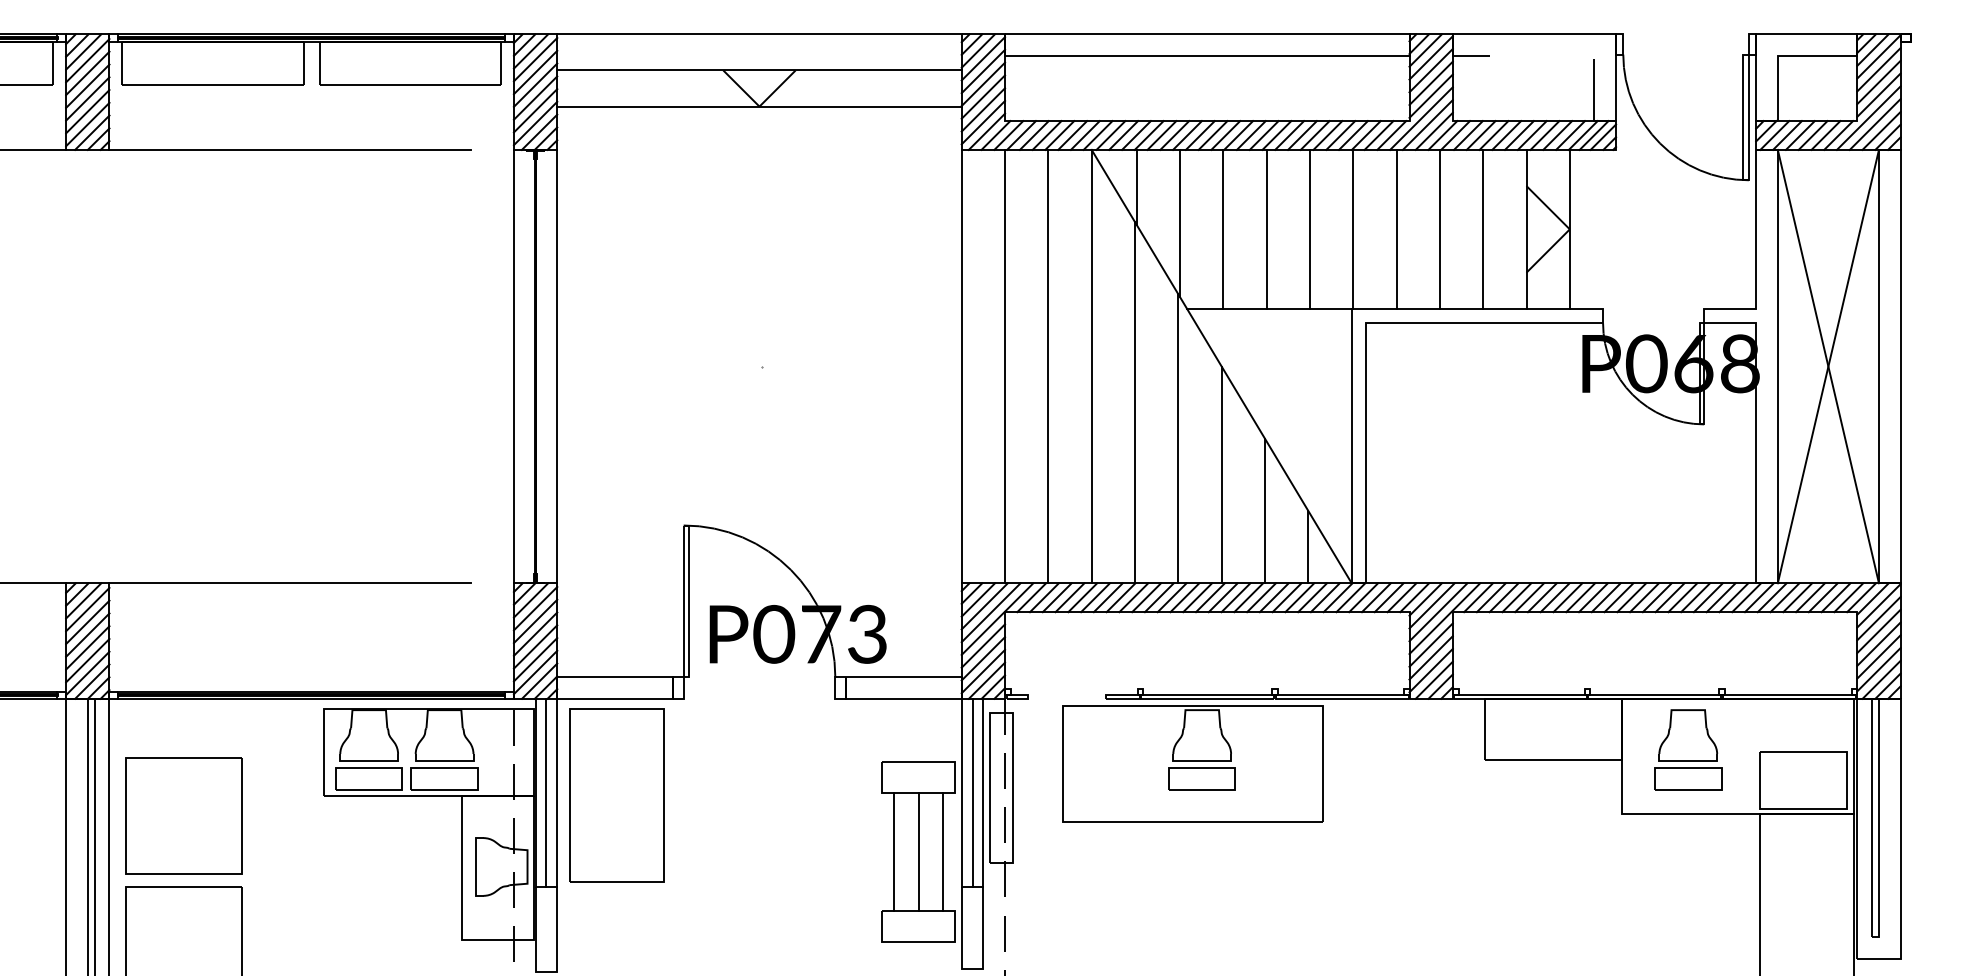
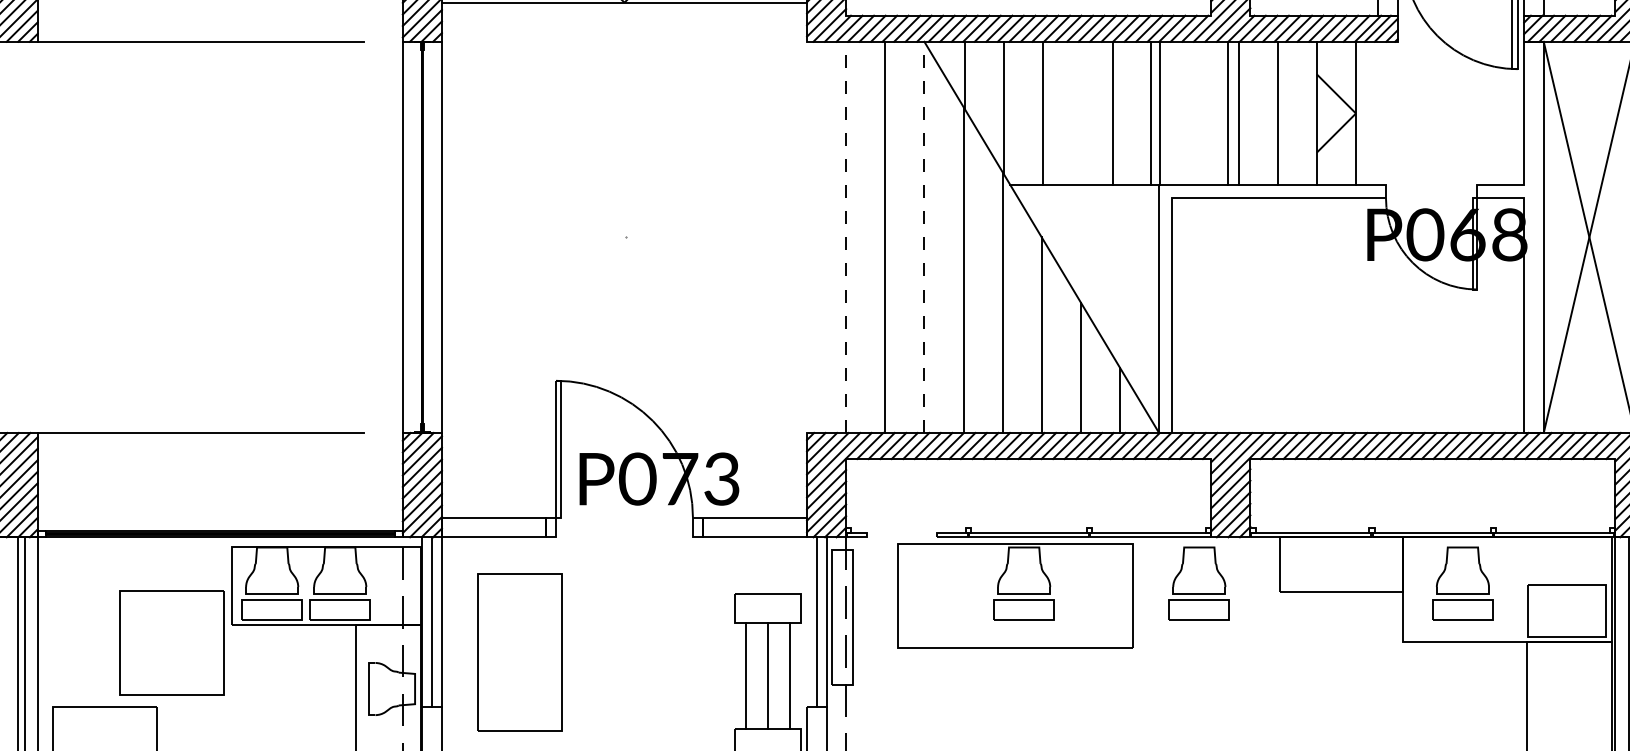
line: (1266, 228) -> (1112, 112), moved
line: (1309, 228) -> (1150, 112), moved
line: (1396, 228) -> (1227, 112), moved
line: (961, 366) -> (806, 237), removed
line: (1005, 366) -> (846, 237), solid -> dashed
line: (1091, 366) -> (924, 237), solid -> dashed
part: (1396, 749) -> (1199, 583), added
line: (961, 792) -> (806, 621), removed
part: (616, 795) -> (519, 652), moved
part: (183, 815) -> (171, 642), moved

